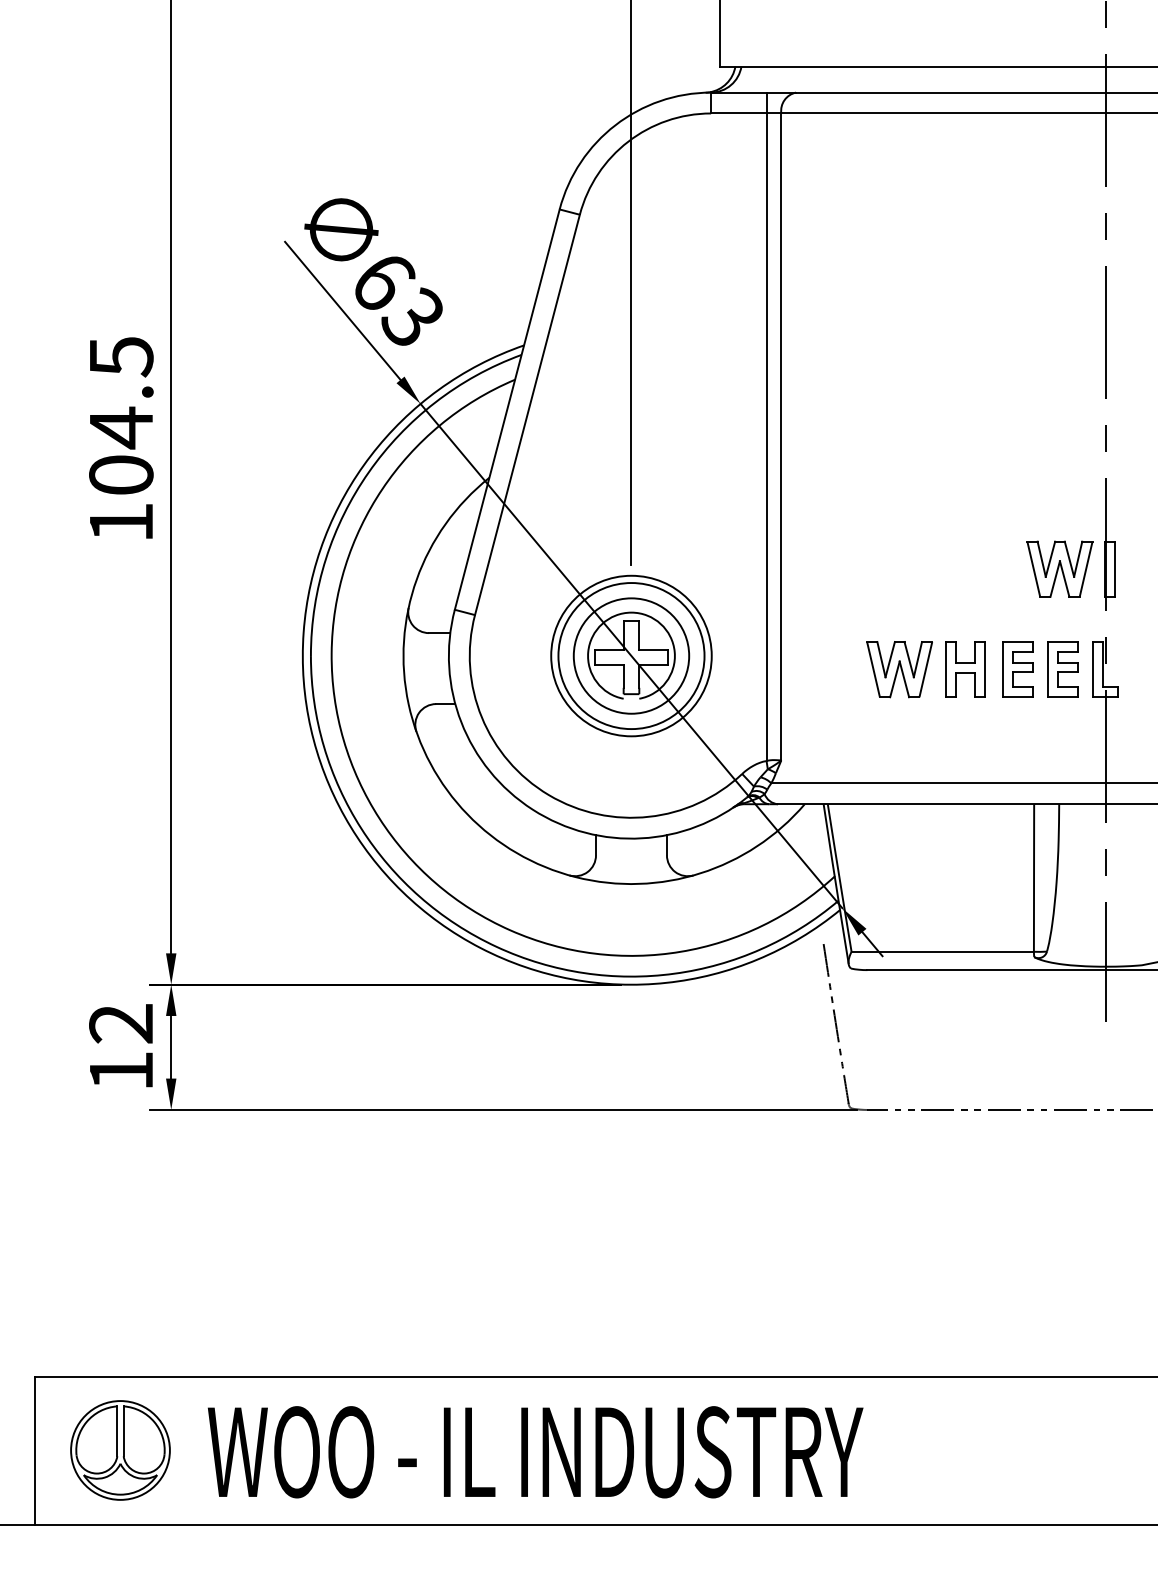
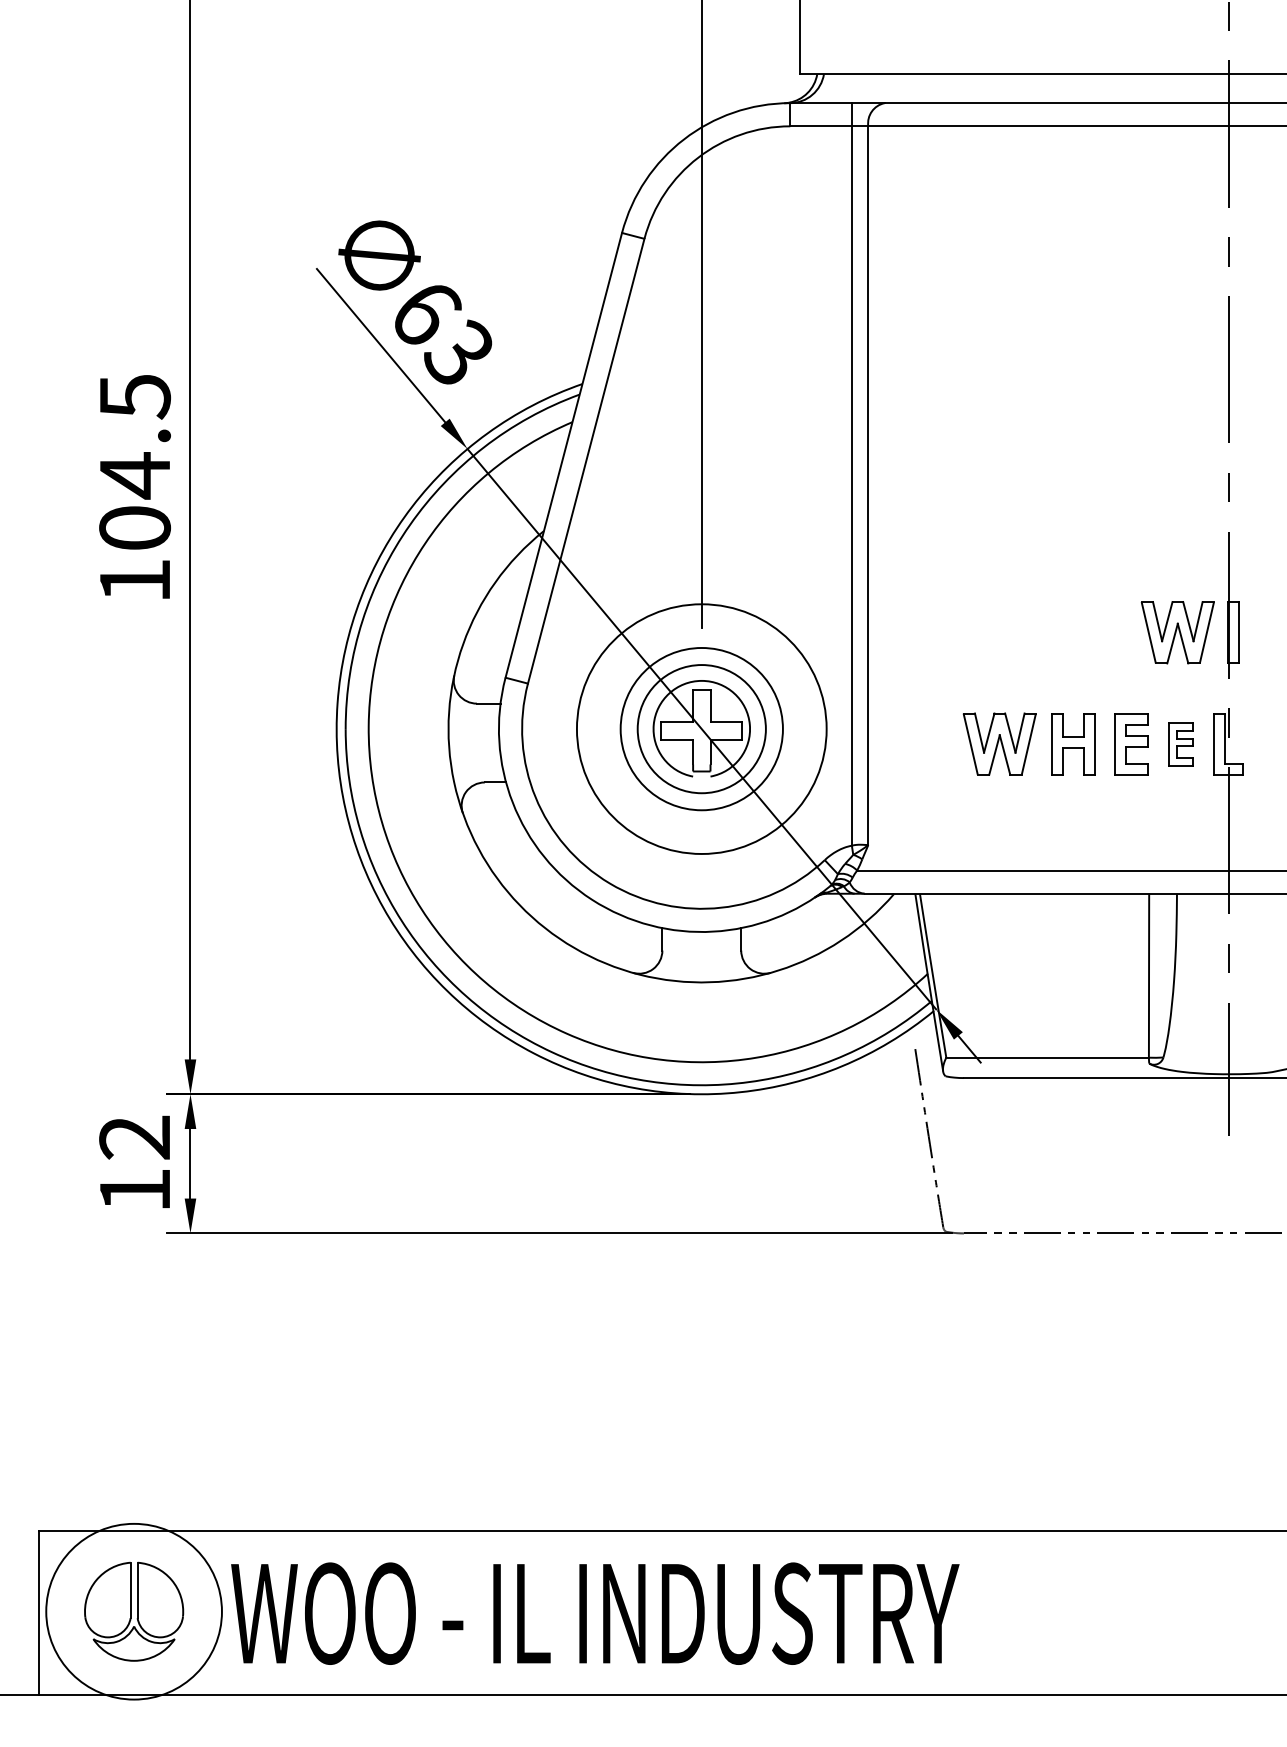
circle: (631, 655) -> (701, 728), size x1.4
part: (1062, 669) -> (1180, 744), size x0.7
circle: (120, 1450) -> (134, 1611), size x1.6

